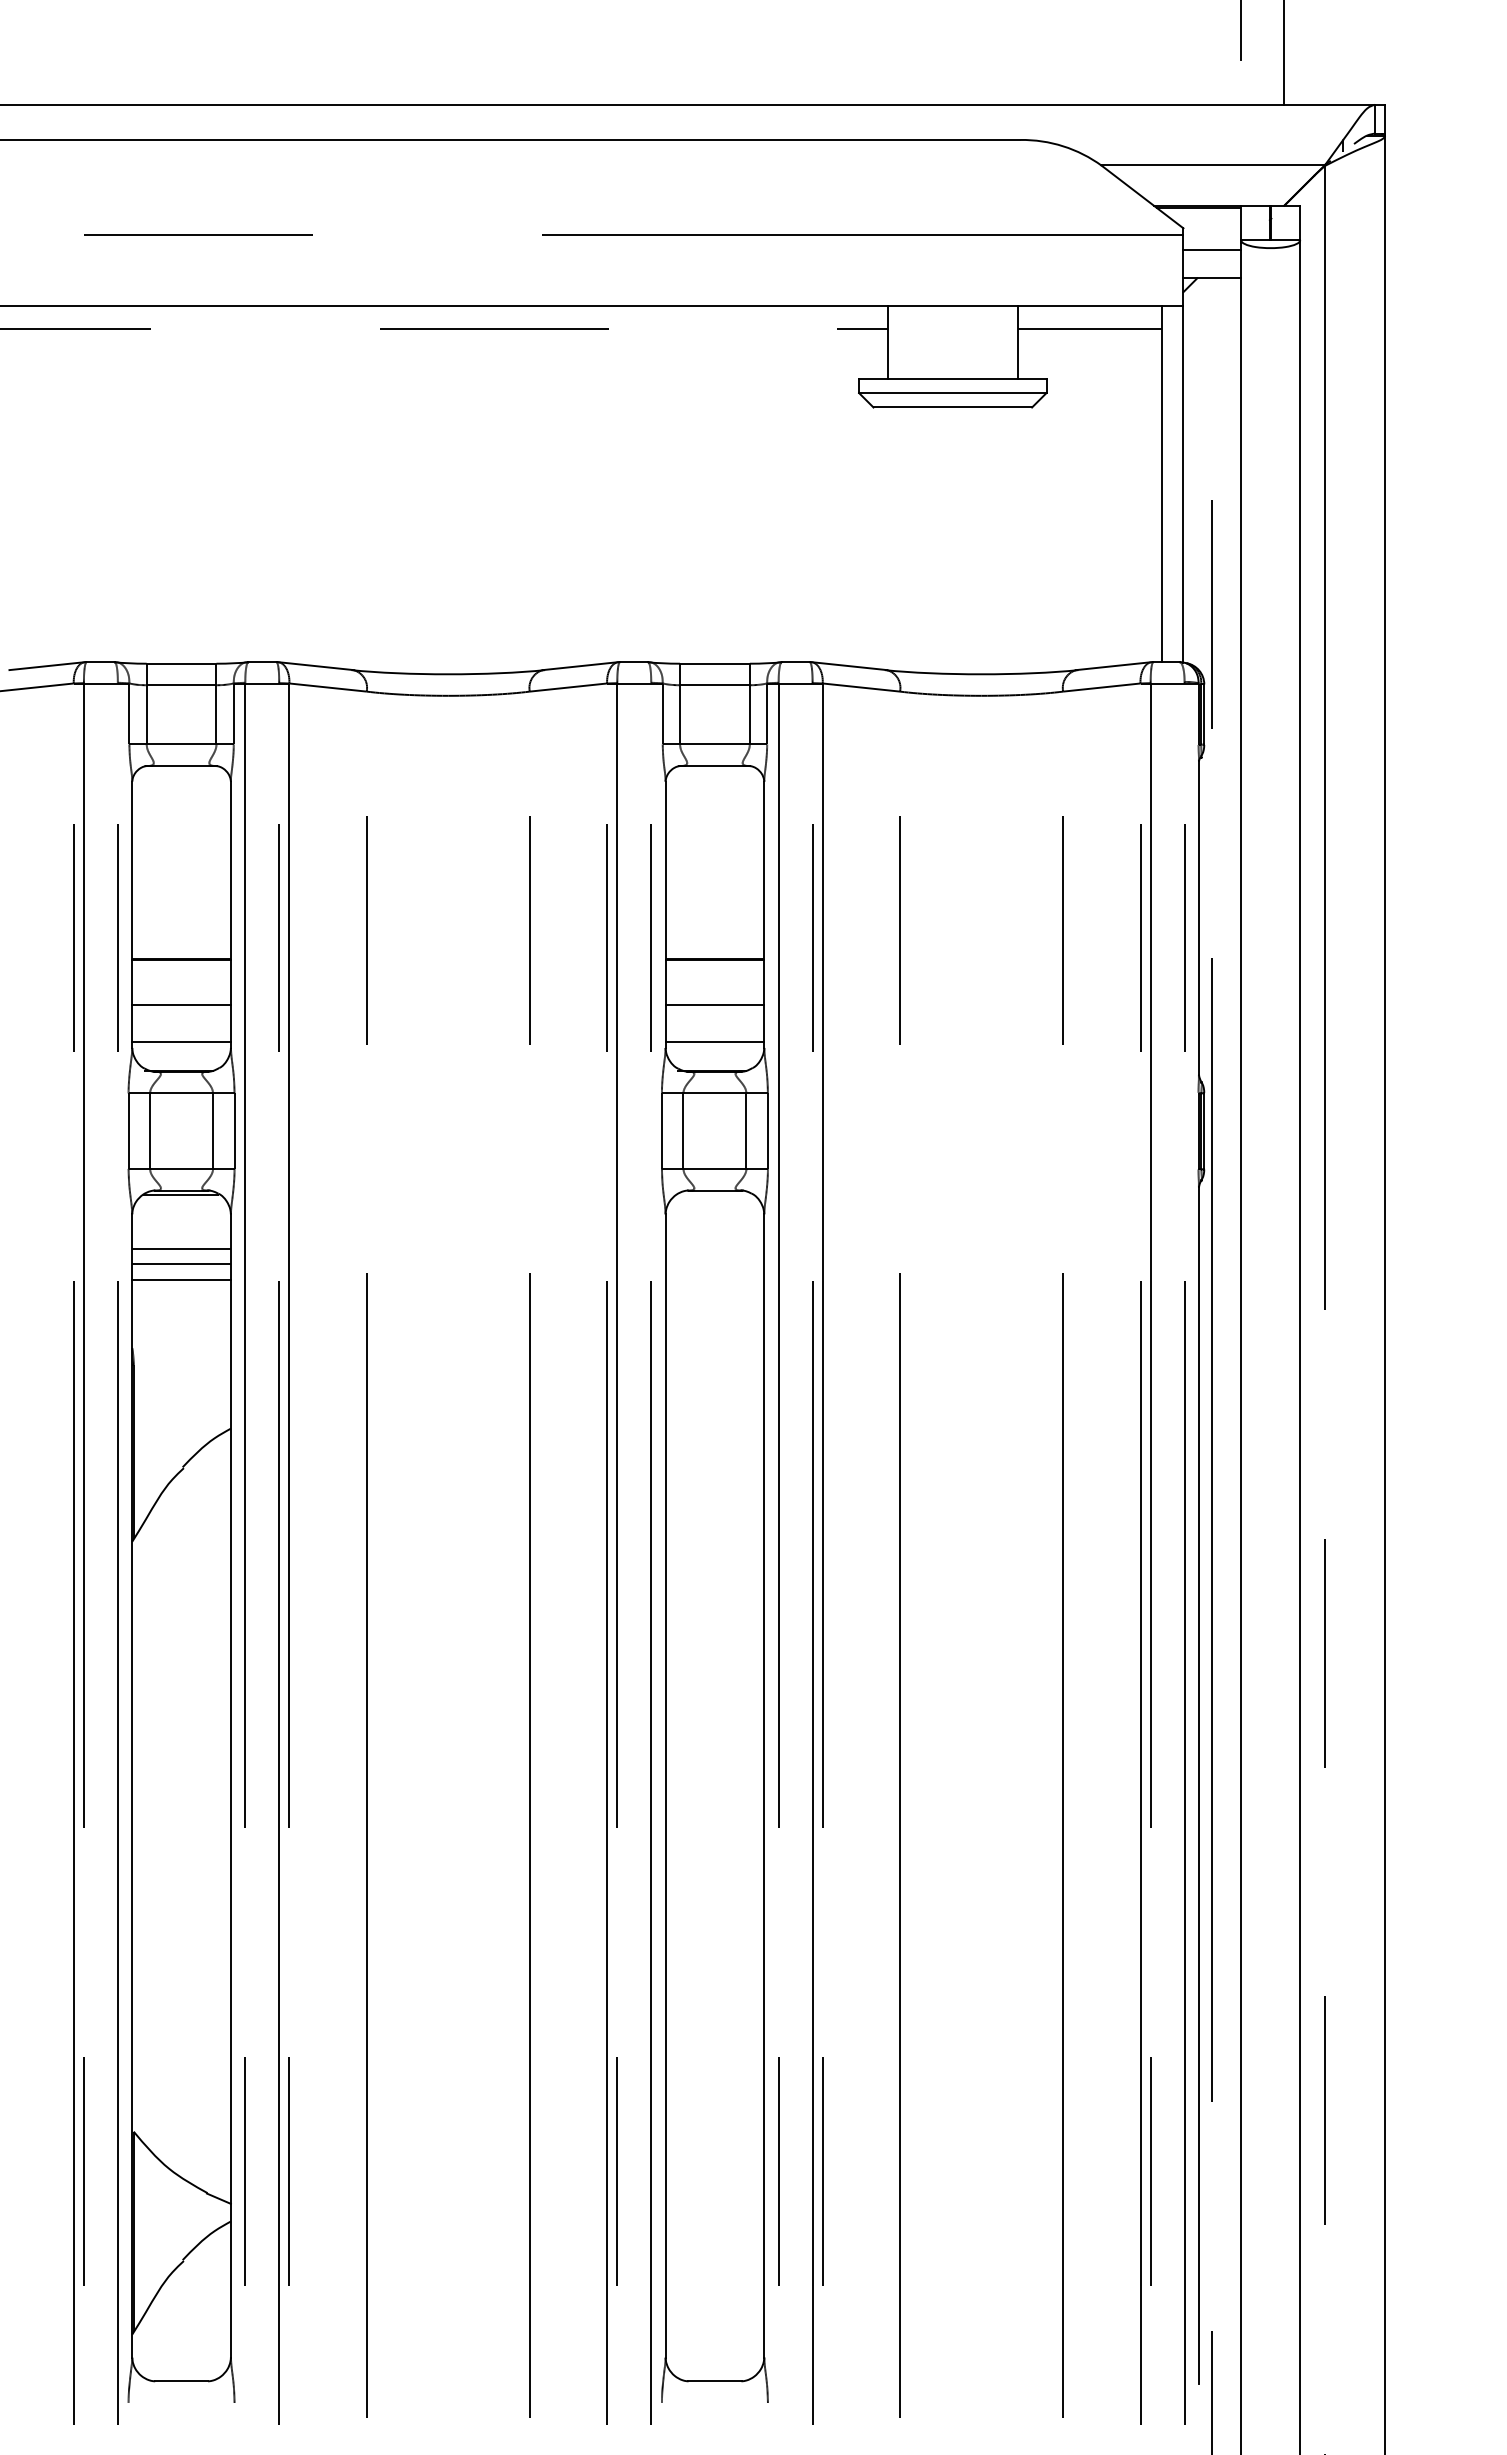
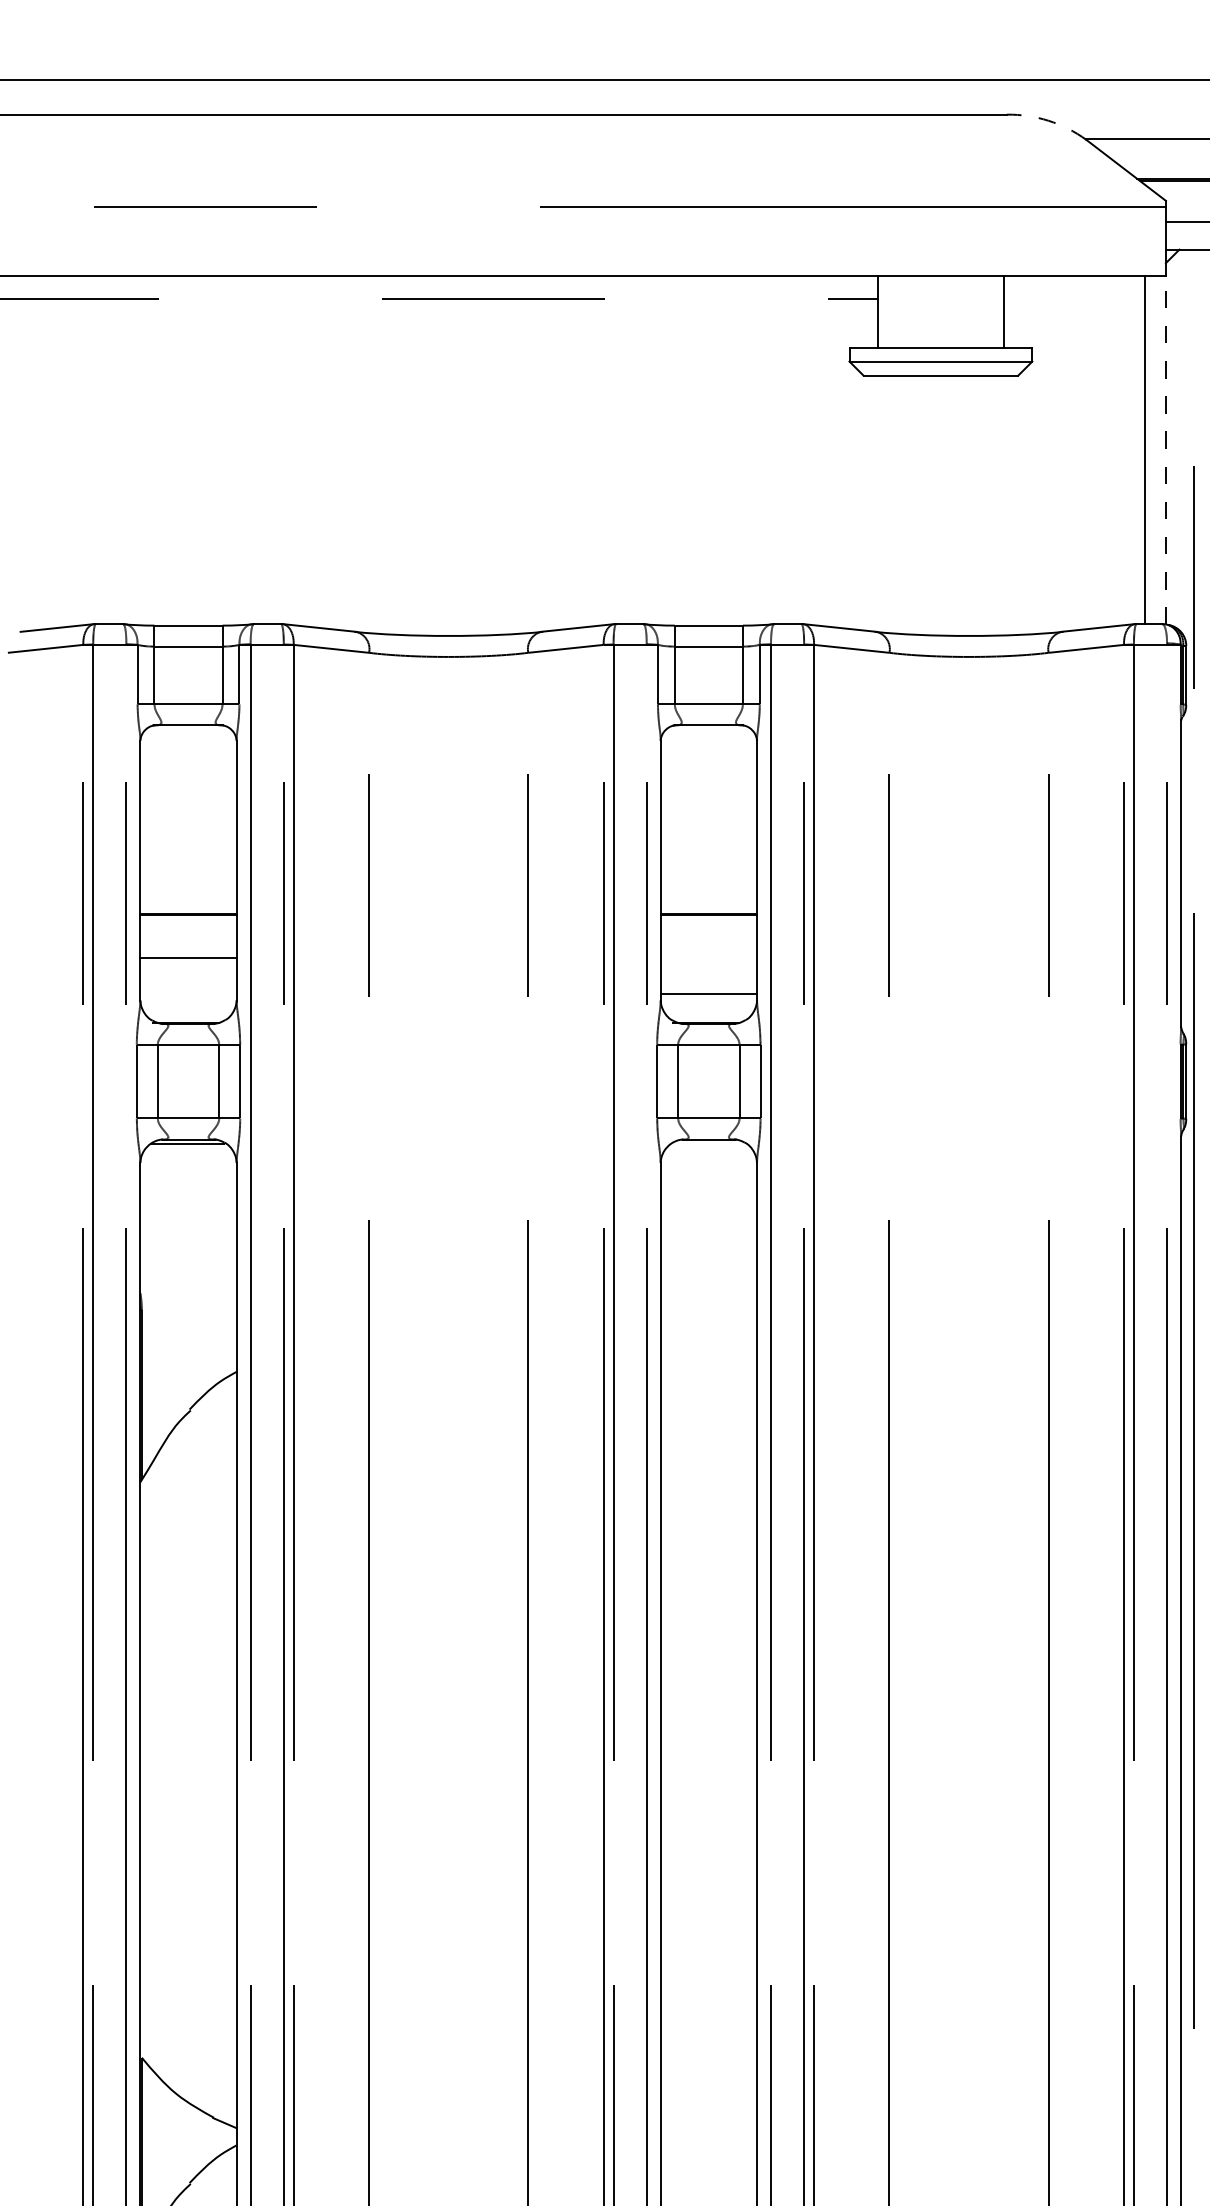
arc: (1063, 146) -> (1048, 121), solid -> dashed
line: (1089, 329) -> (1074, 299), removed
line: (1183, 484) -> (1165, 450), solid -> dashed
line: (714, 1004) -> (708, 958), removed
line: (181, 1041) -> (188, 994), removed
line: (181, 1249) -> (188, 1197), removed
line: (181, 1263) -> (188, 1210), removed
line: (181, 1279) -> (188, 1226), removed

